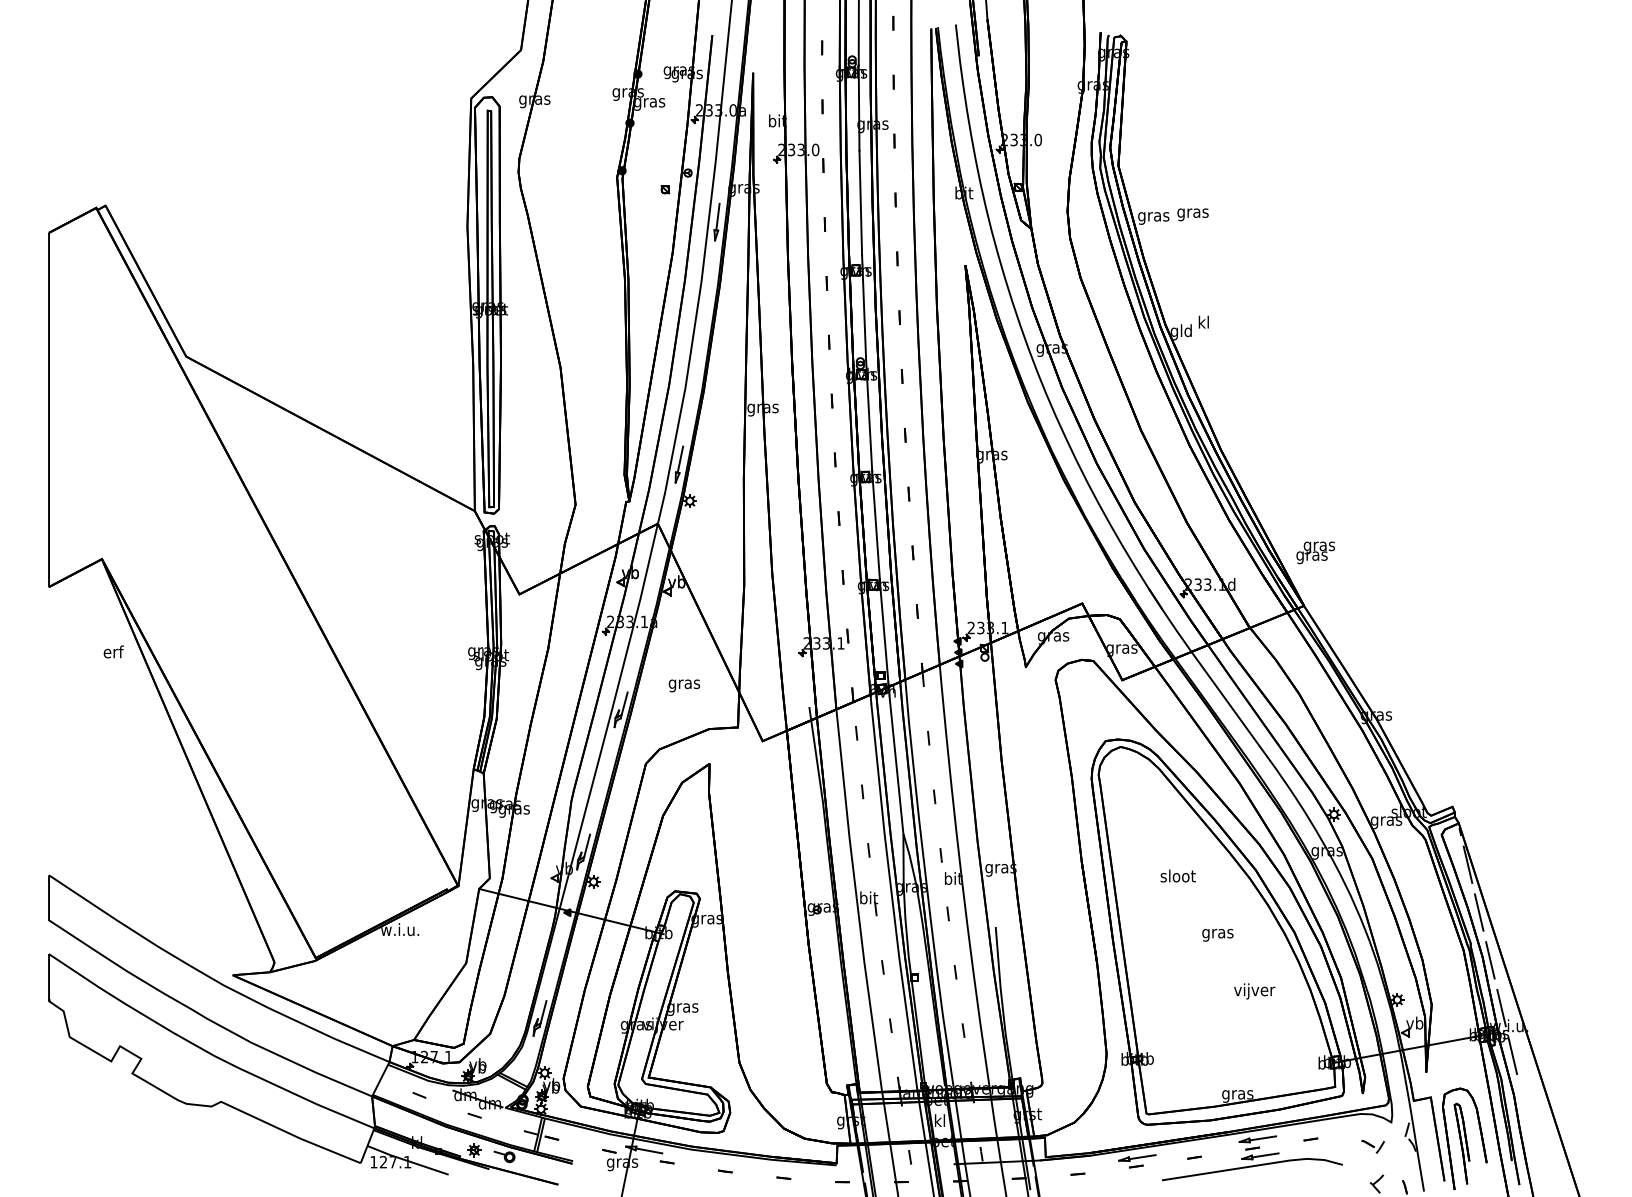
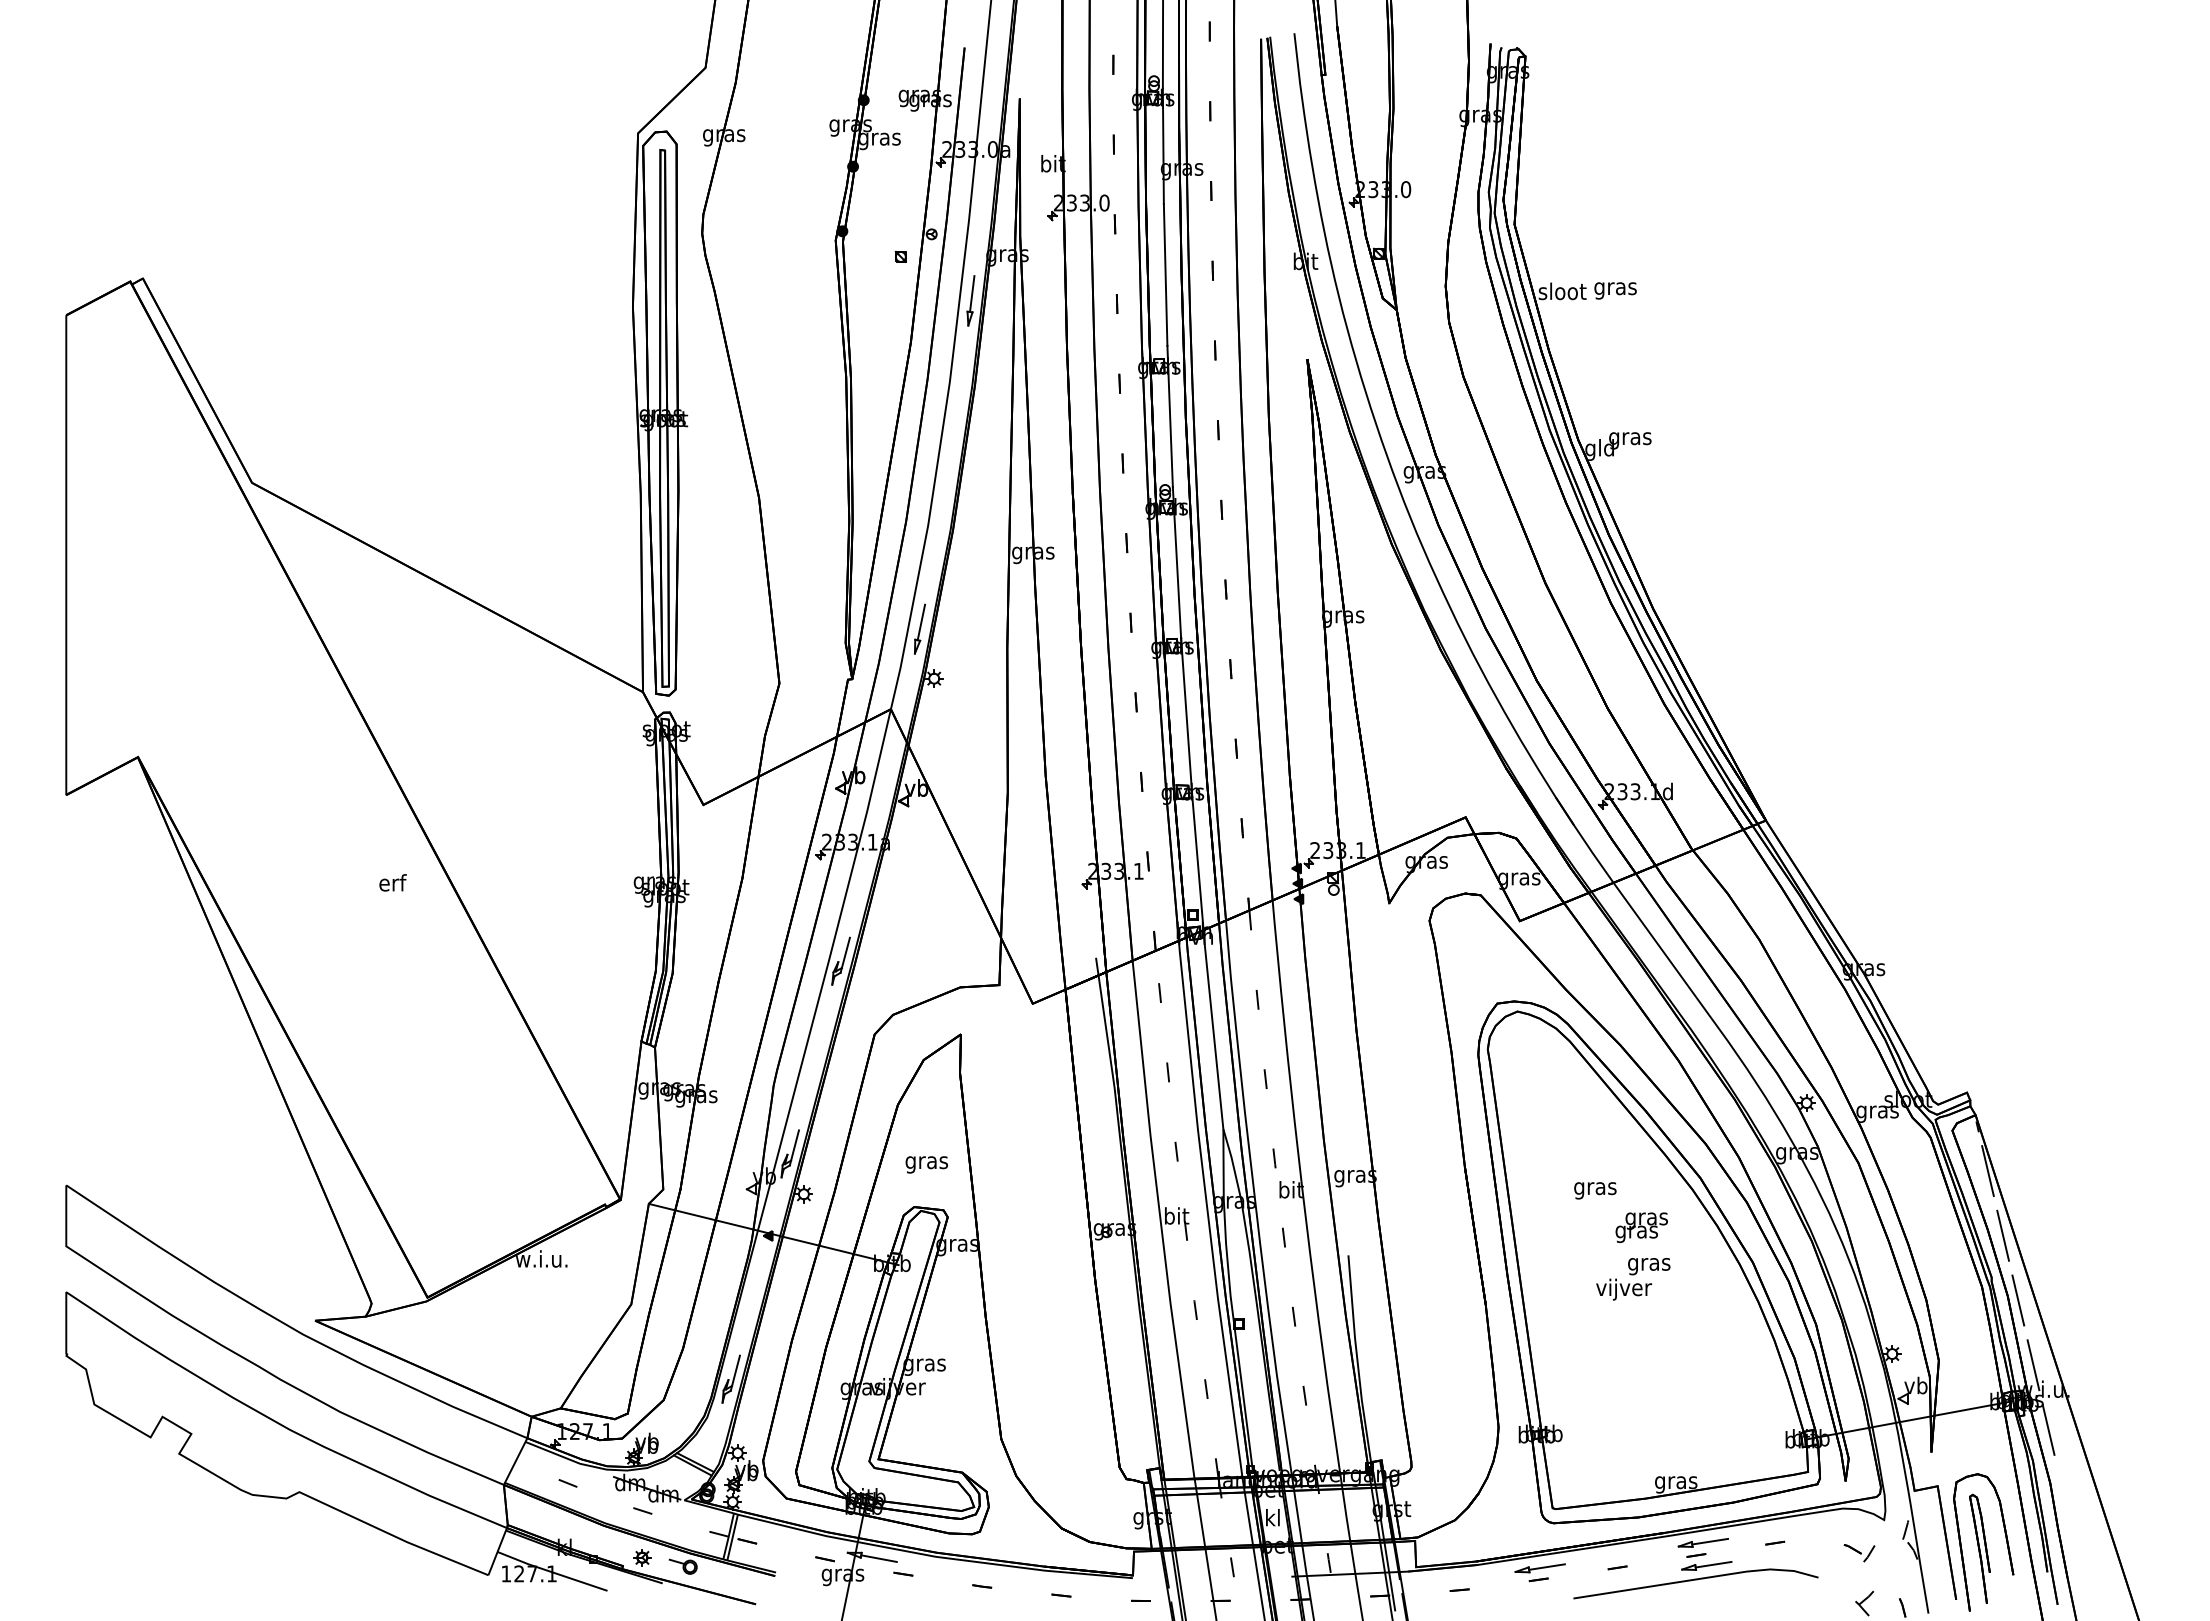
text: (1153, 216) -> (1562, 293), gras -> sloot
text: (1204, 323) -> (1630, 438), kl -> gras
text: (1315, 552) -> (1641, 1227), moved
text: (113, 651) -> (392, 882), moved
text: (684, 685) -> (926, 1164), moved
text: (1178, 877) -> (1595, 1188), sloot -> gras
text: (1254, 991) -> (1624, 1289), moved

